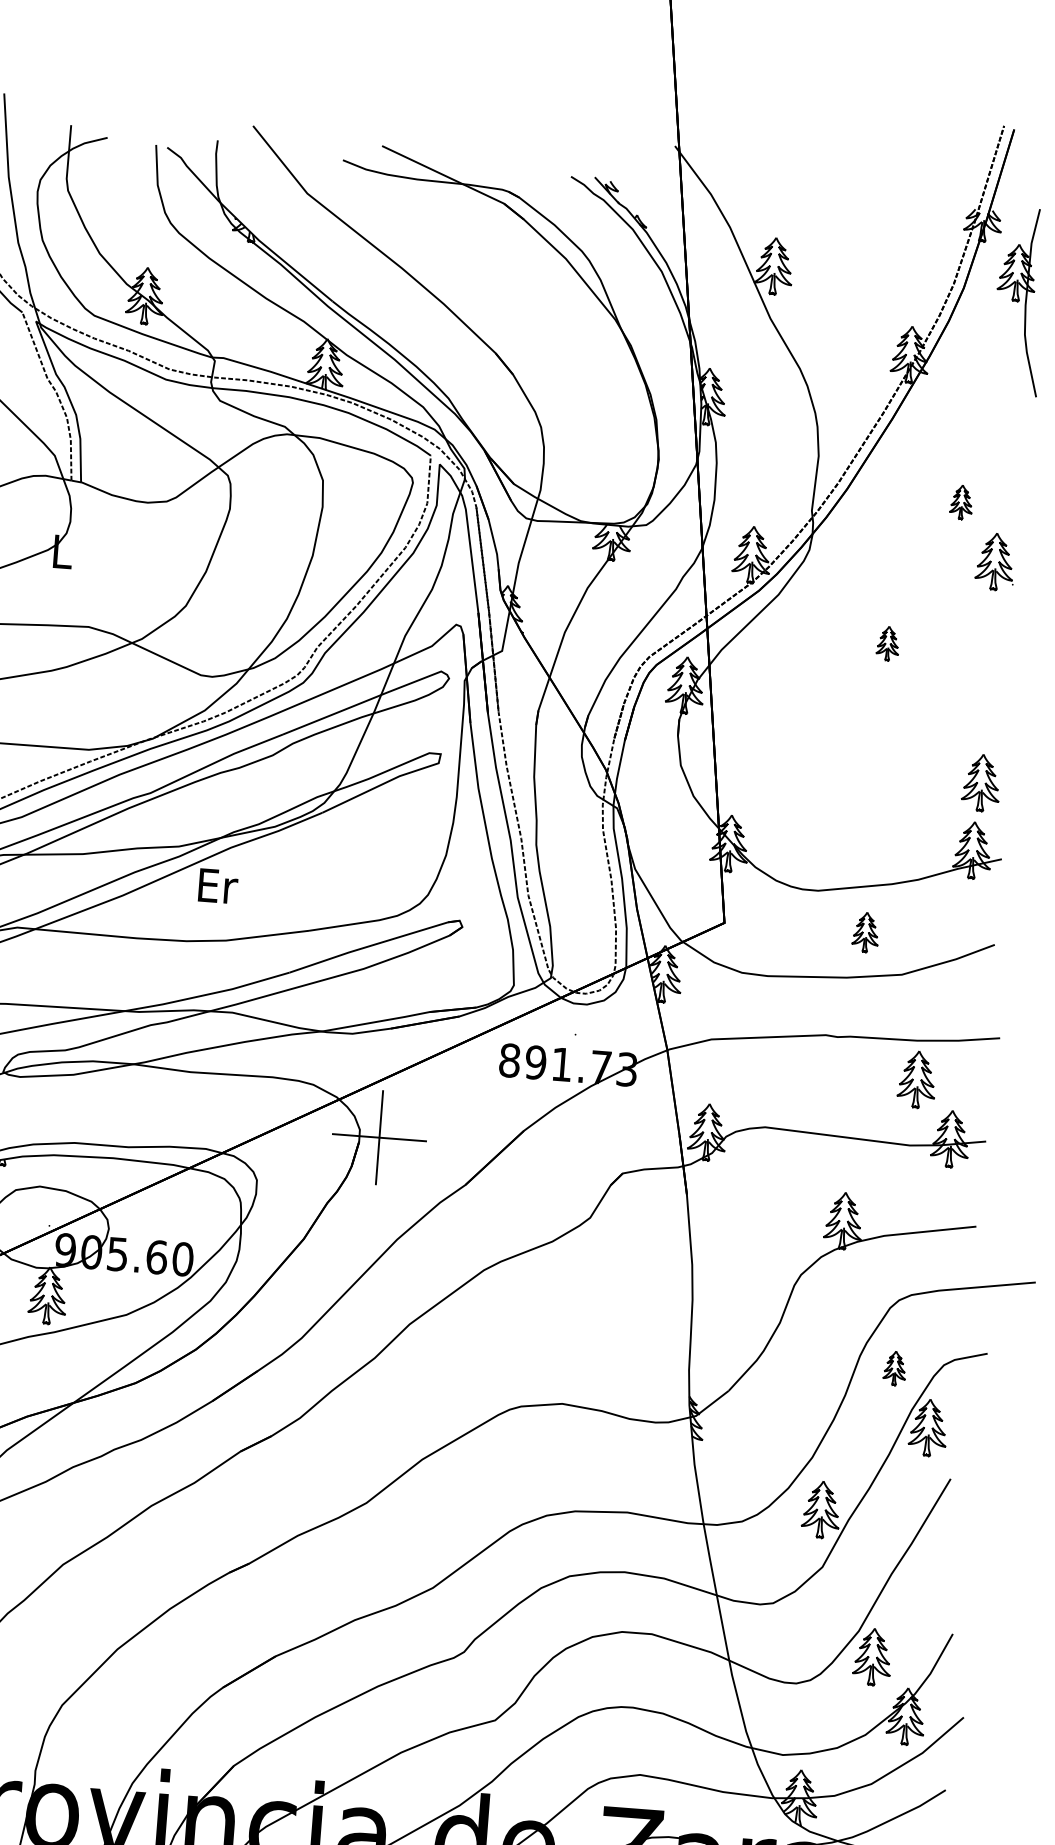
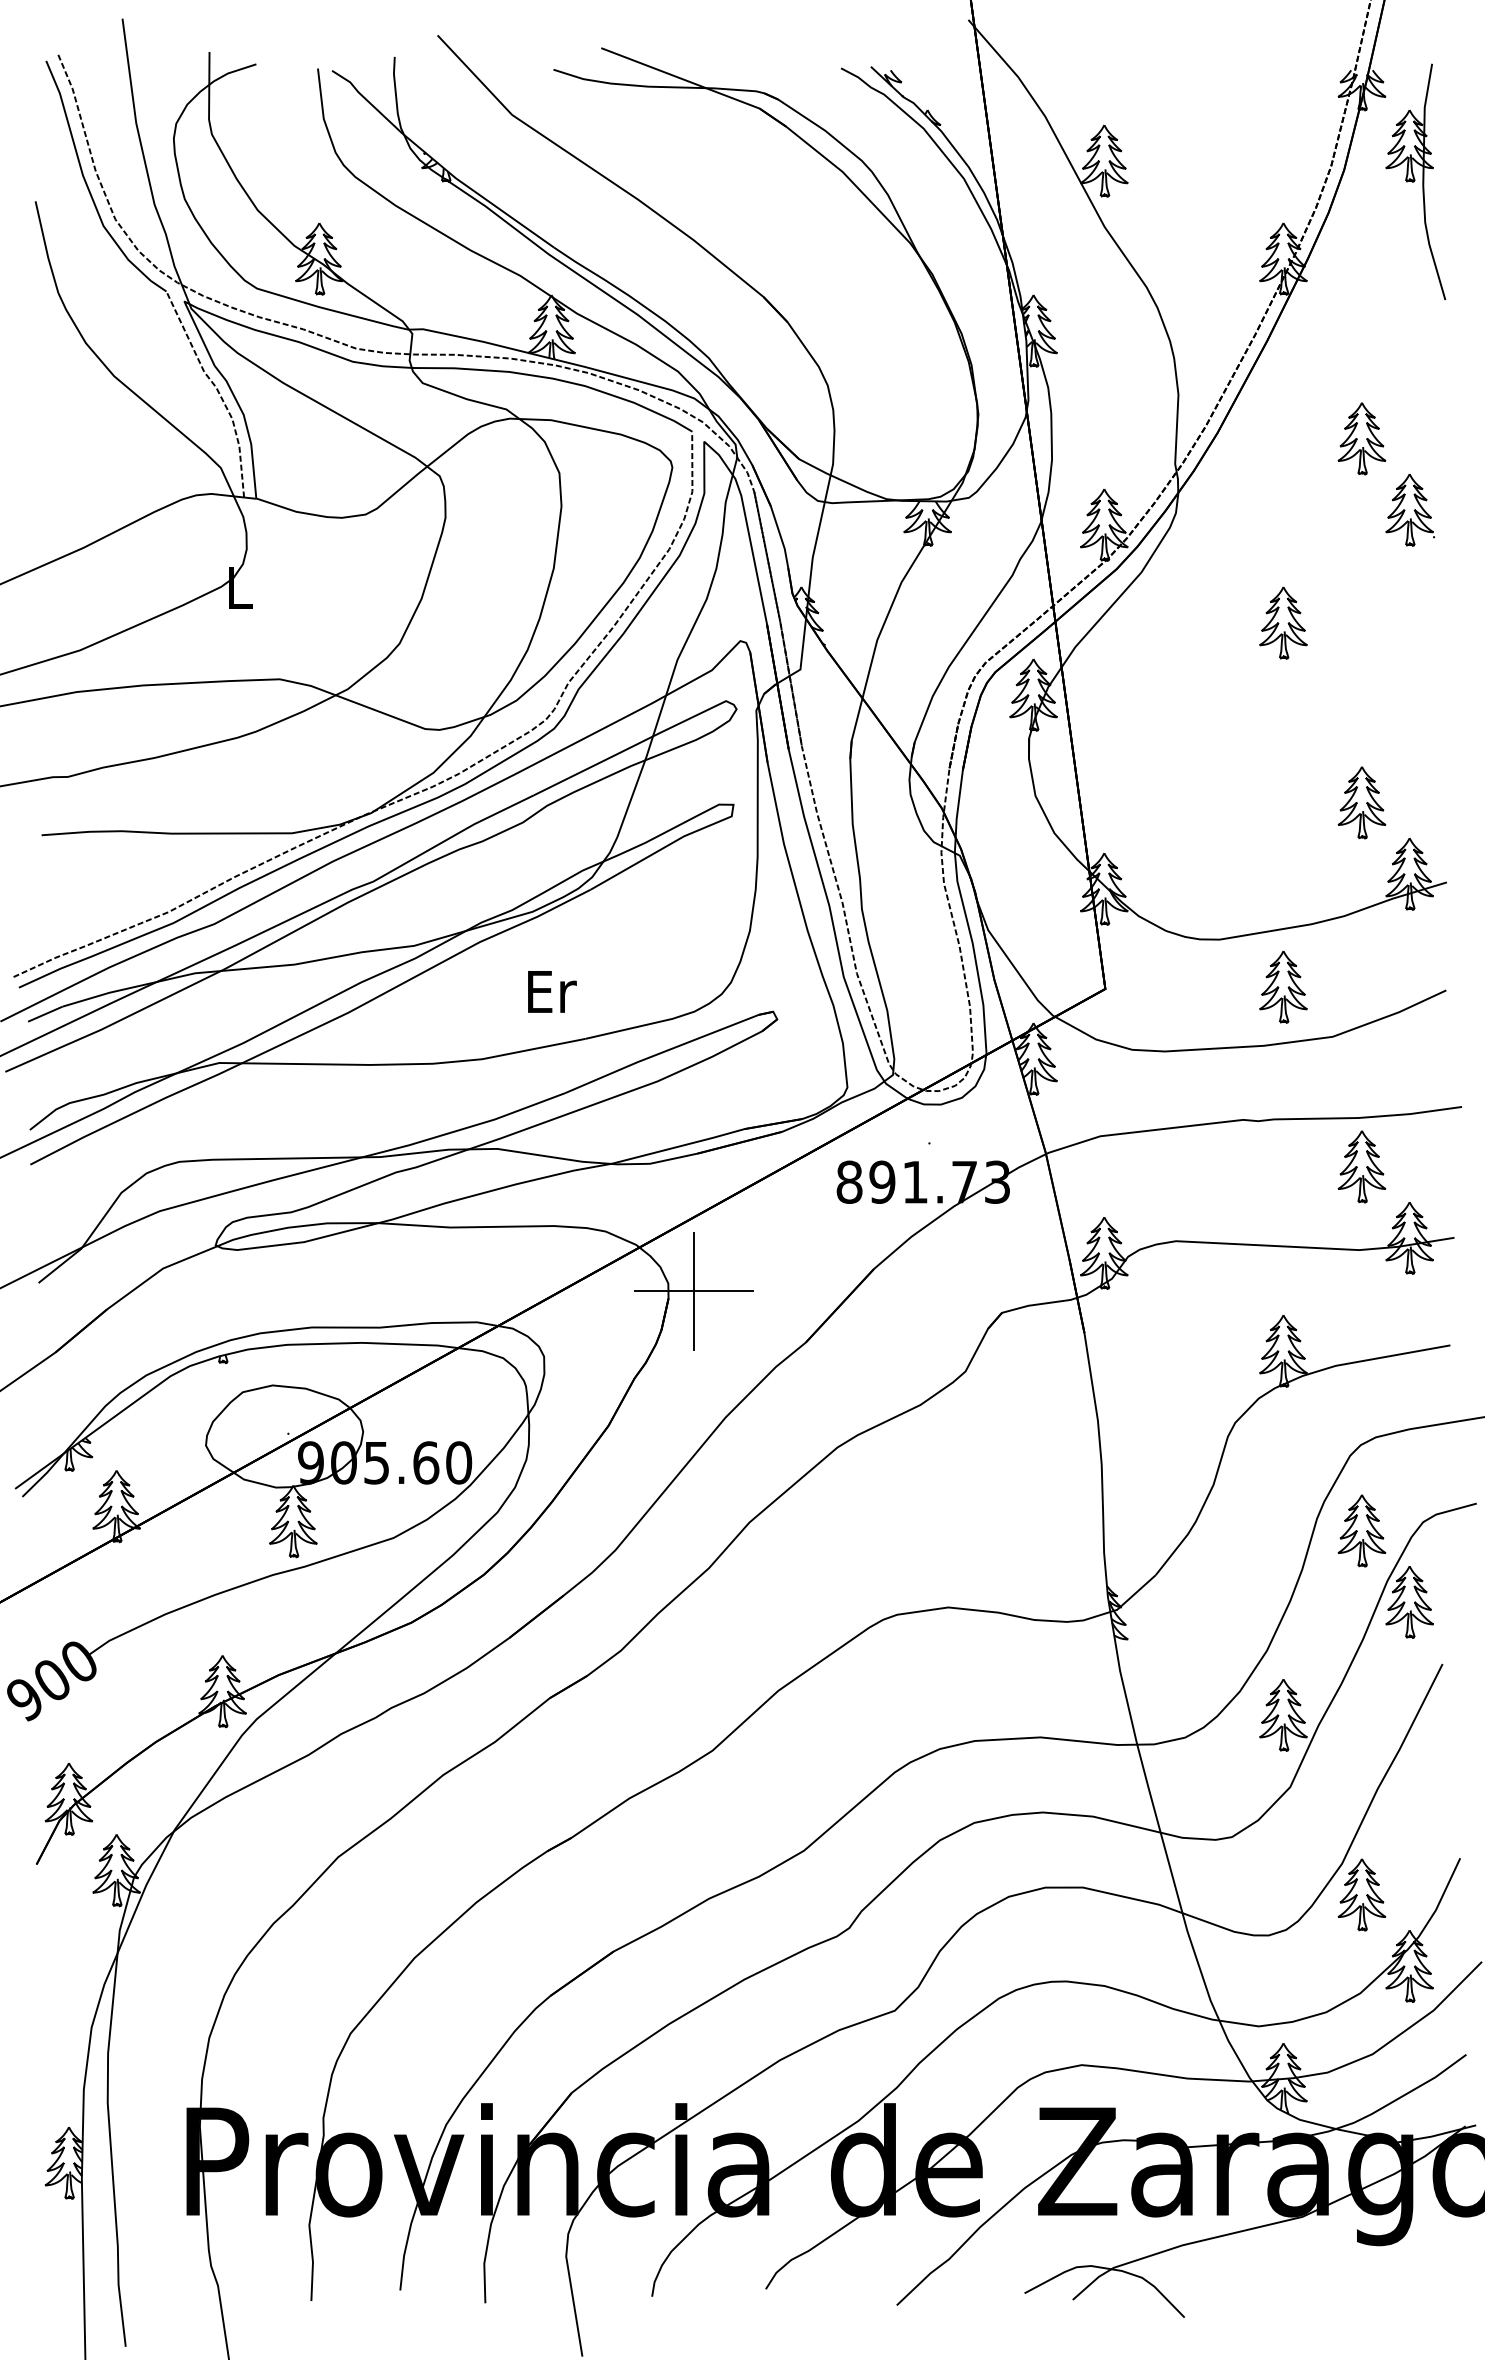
part: (961, 501) -> (1361, 438), size x1.67
part: (888, 643) -> (1283, 622), size x1.67
part: (981, 782) -> (1361, 802), moved
text: (218, 886) -> (552, 991), moved
part: (865, 932) -> (1283, 987), size x1.43
part: (894, 1368) -> (1361, 1530), size x1.67

